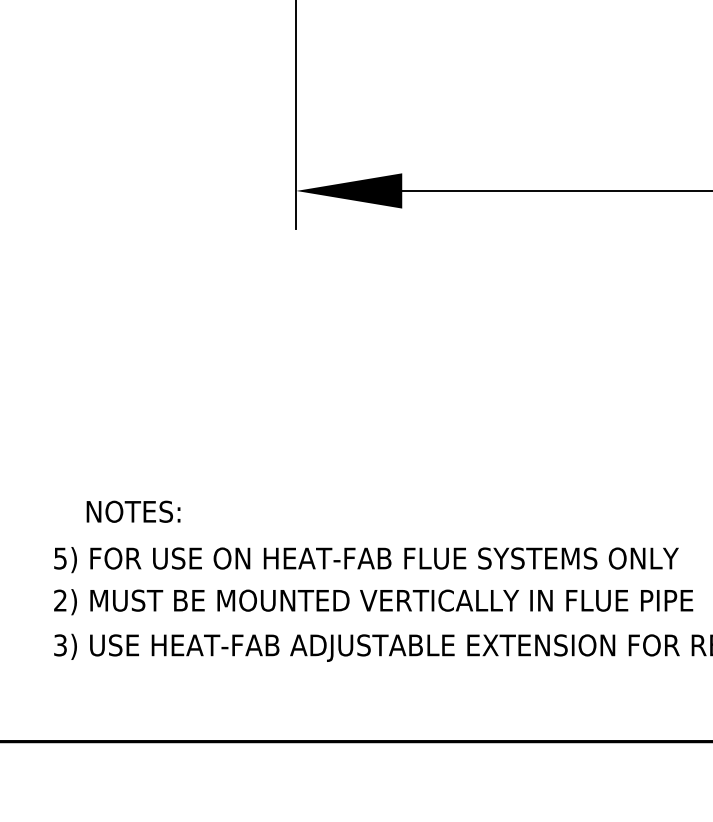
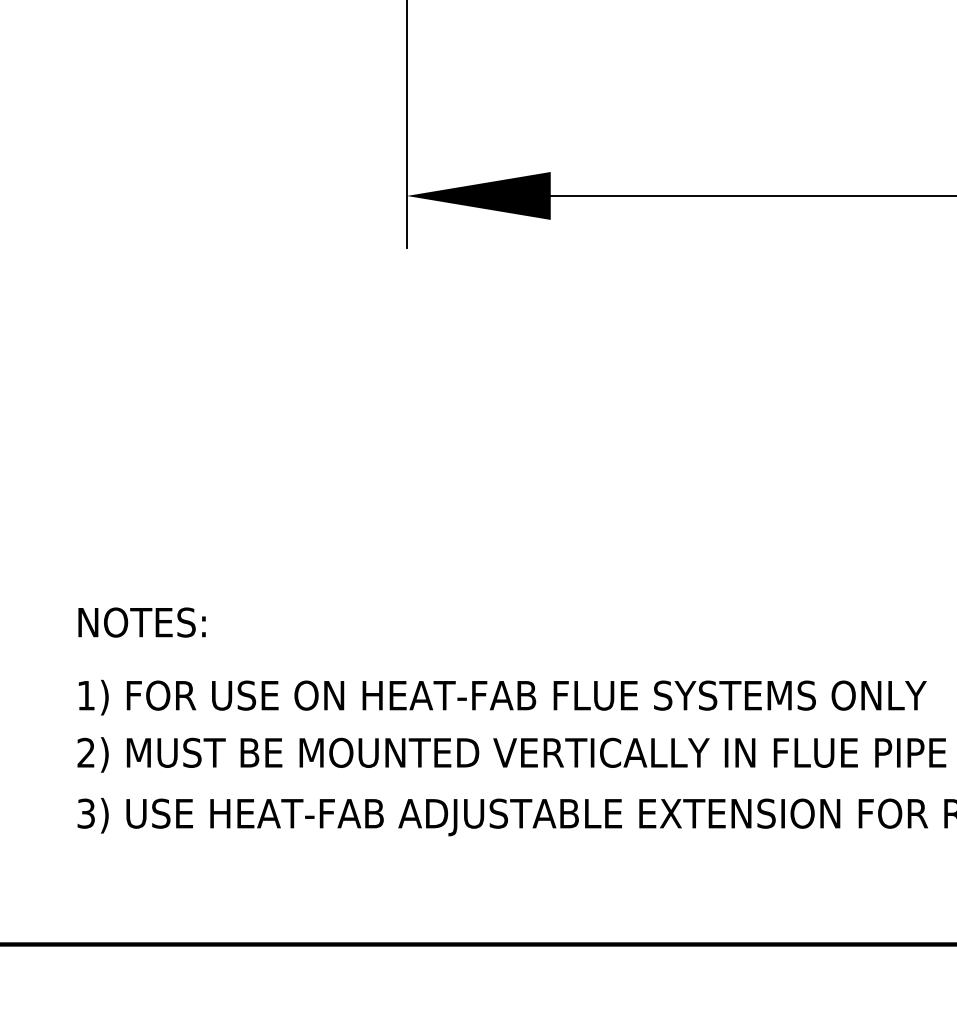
text: (133, 511) -> (141, 622), moved
text: (60, 558) -> (86, 695), 5) -> 1)

